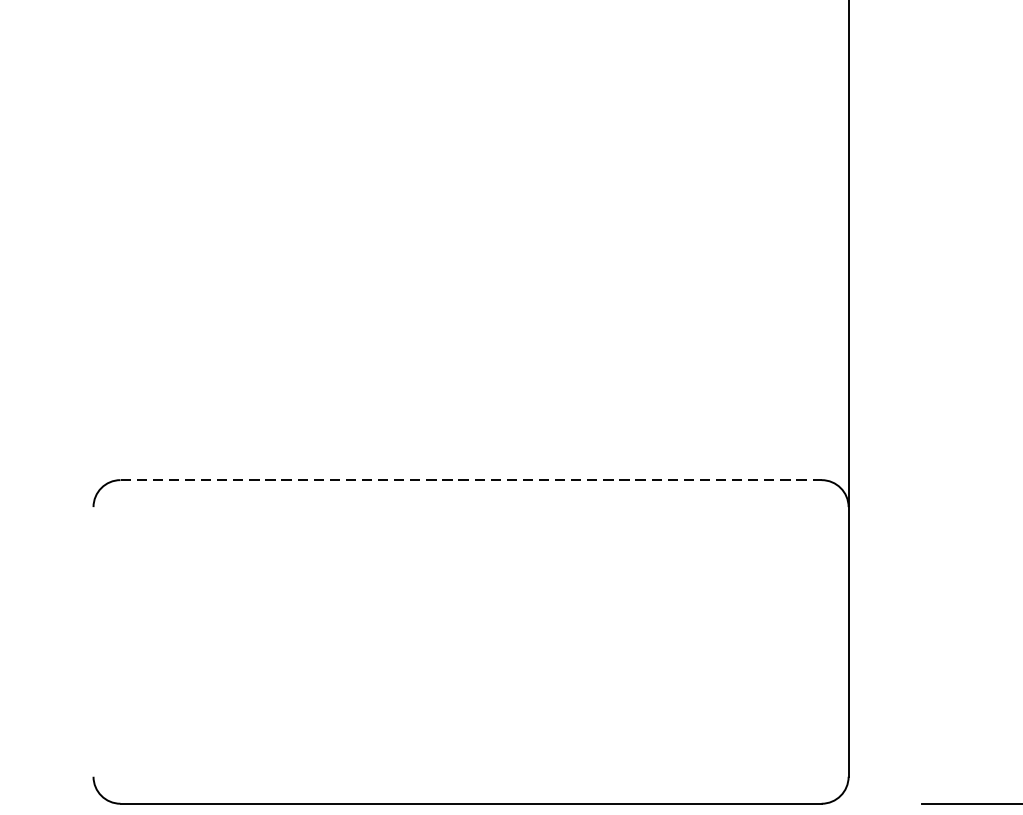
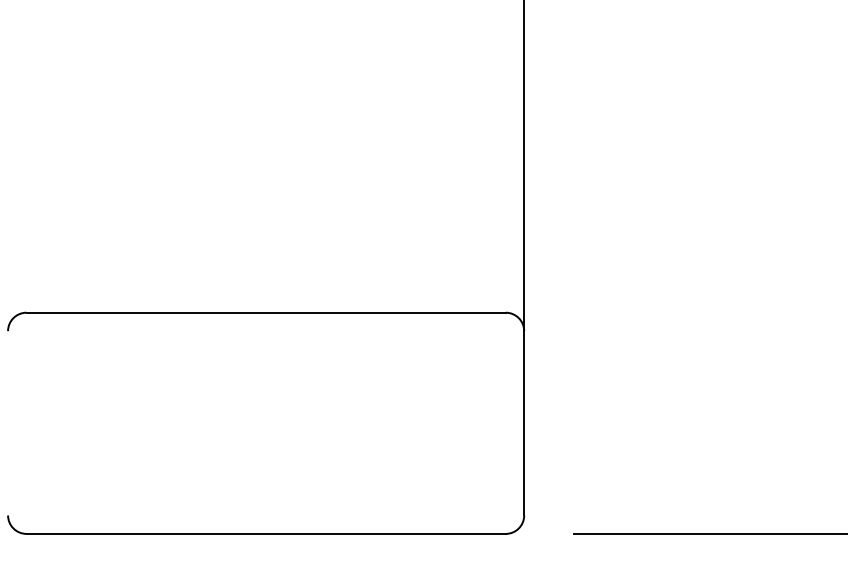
line: (471, 479) -> (266, 312), dashed -> solid

